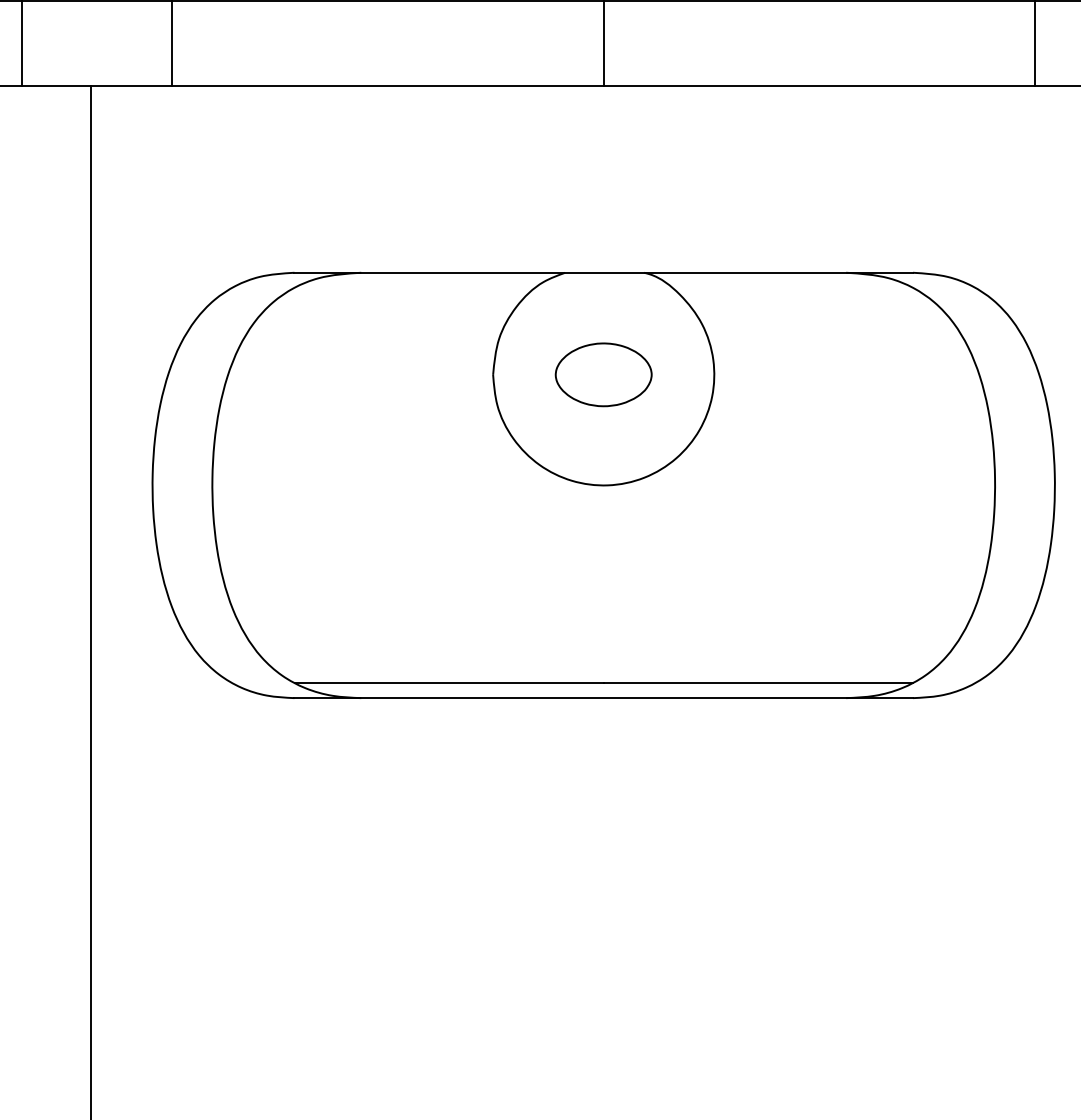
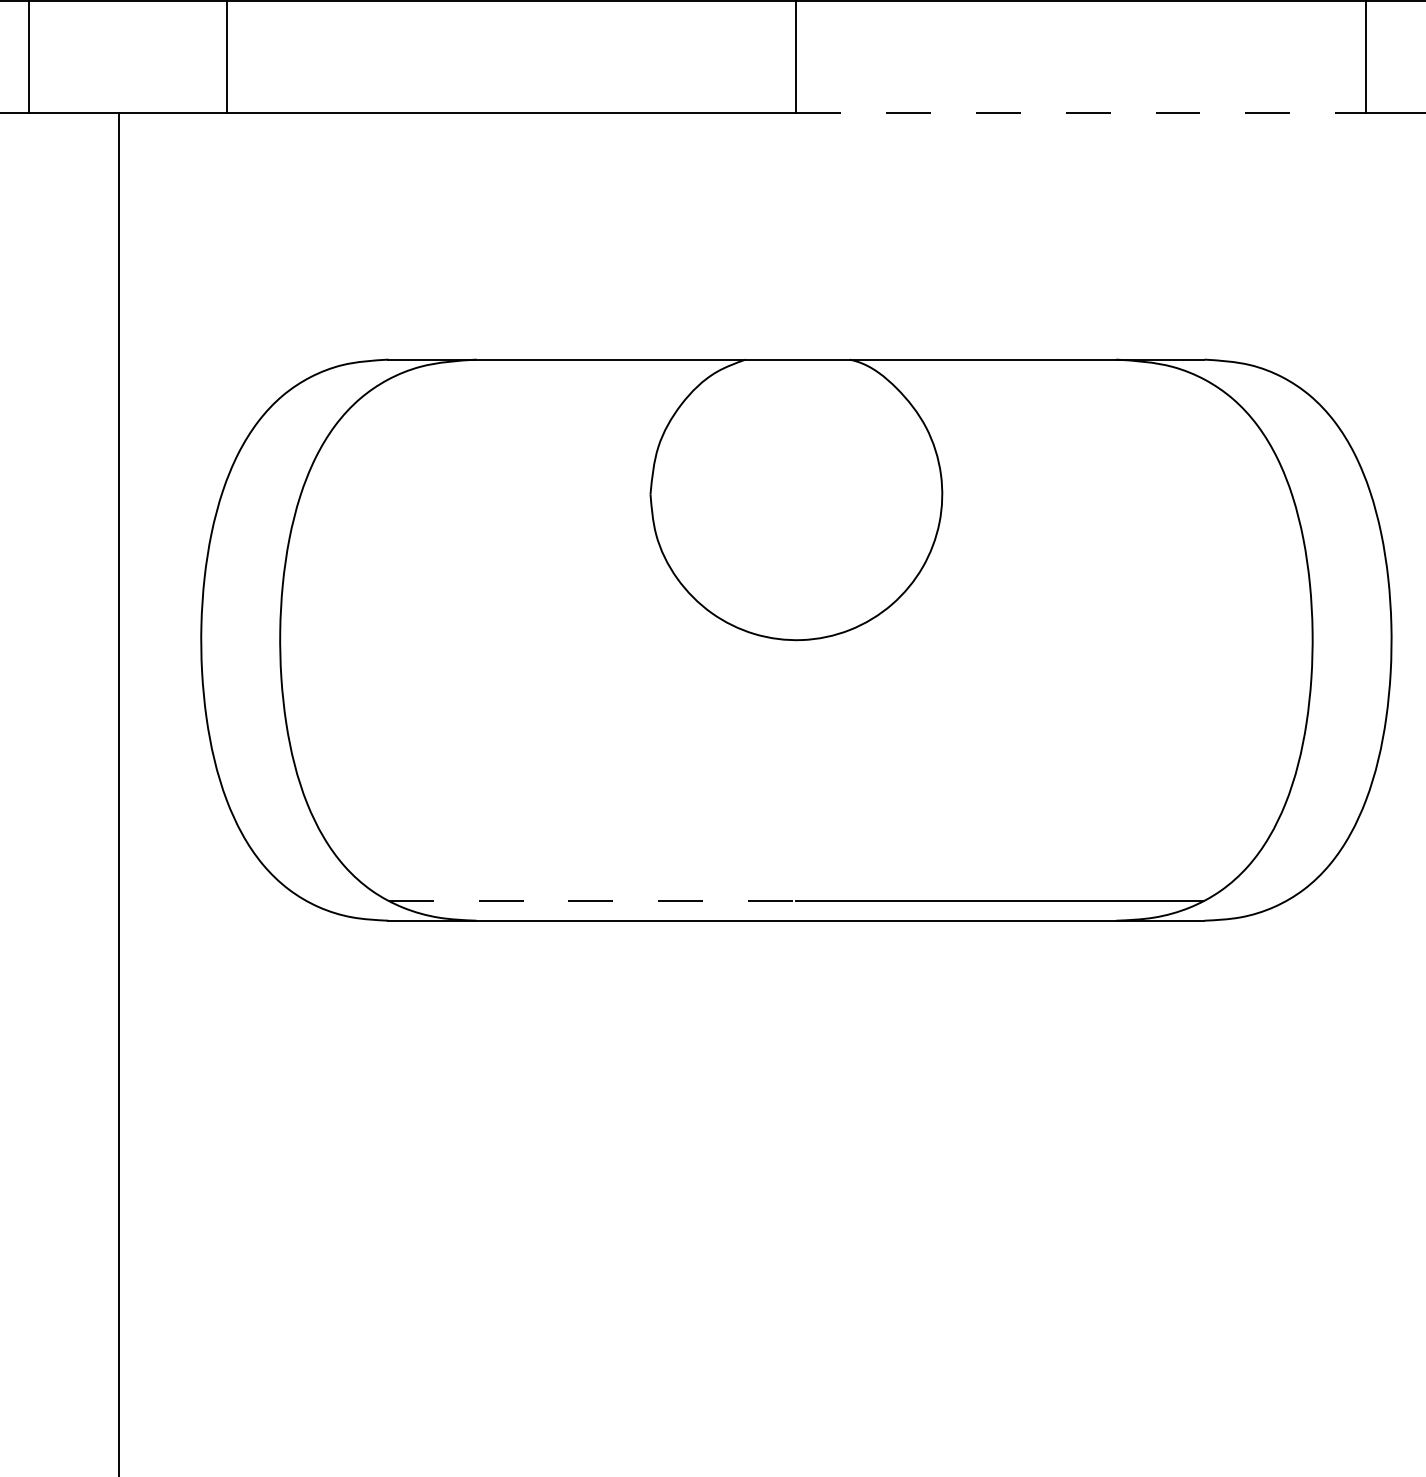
line: (819, 85) -> (1081, 112), solid -> dashed
part: (603, 374) -> (796, 493), removed
line: (449, 683) -> (592, 901), solid -> dashed

